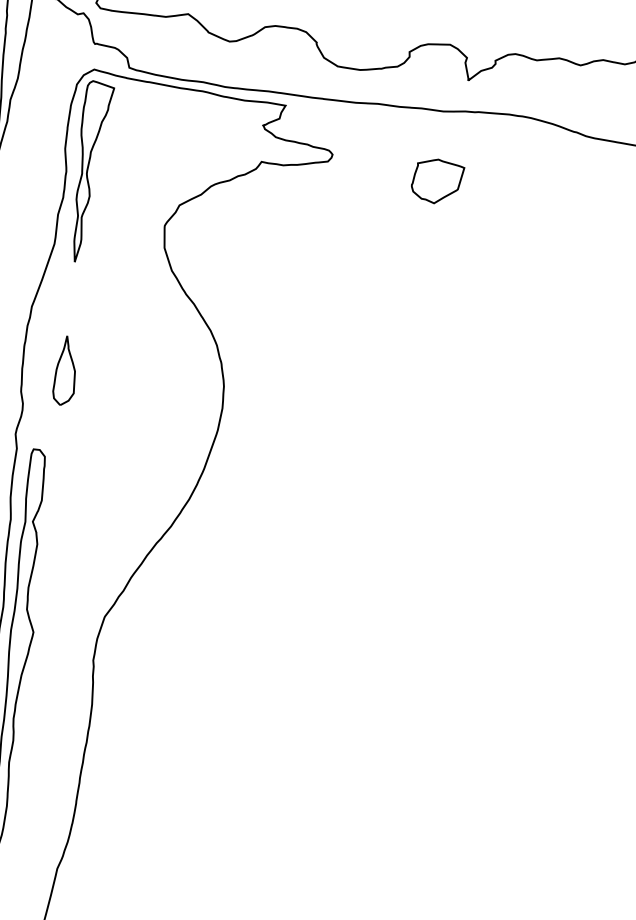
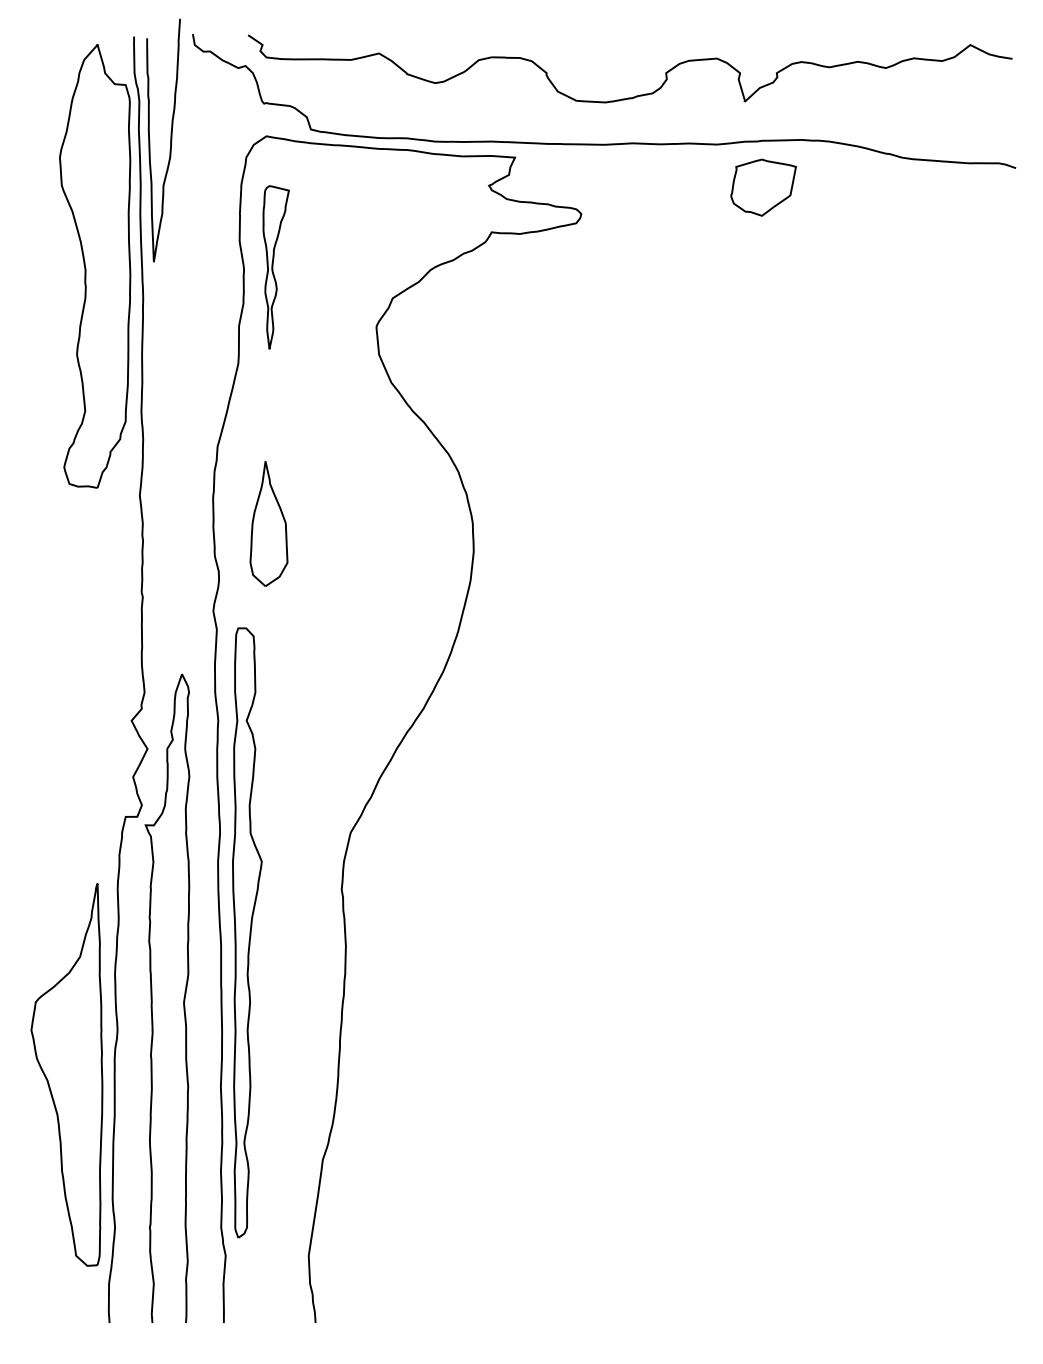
part: (91, 172) -> (276, 267), size x0.7
part: (437, 181) -> (763, 187), moved
part: (65, 371) -> (268, 524), size x1.4

